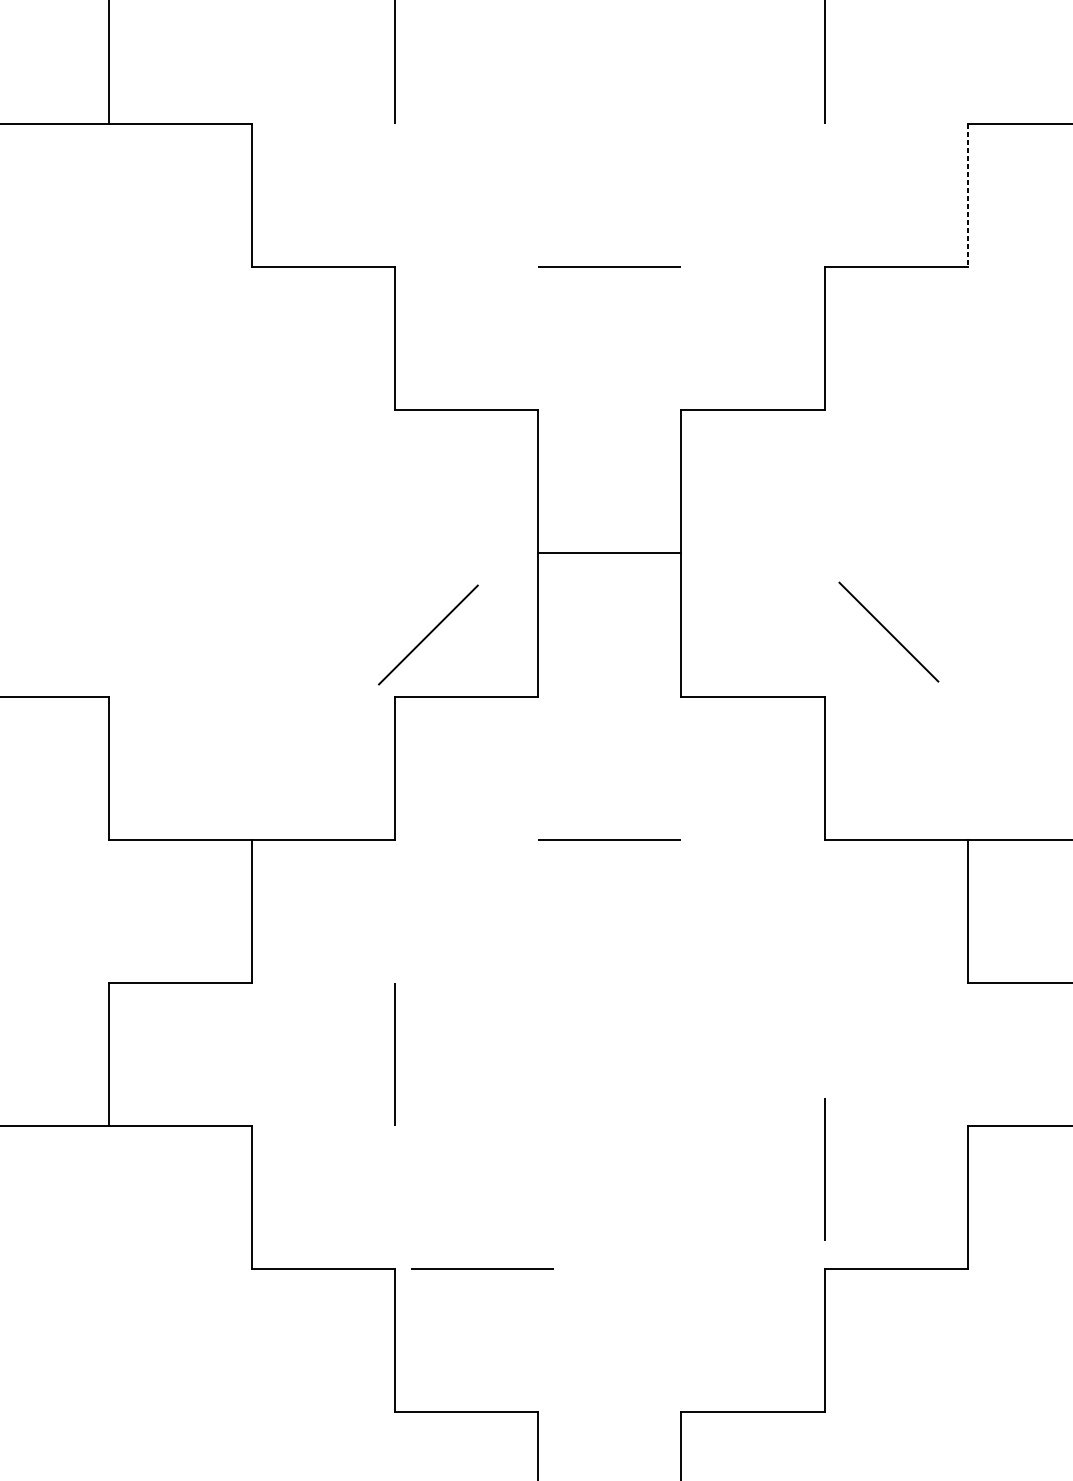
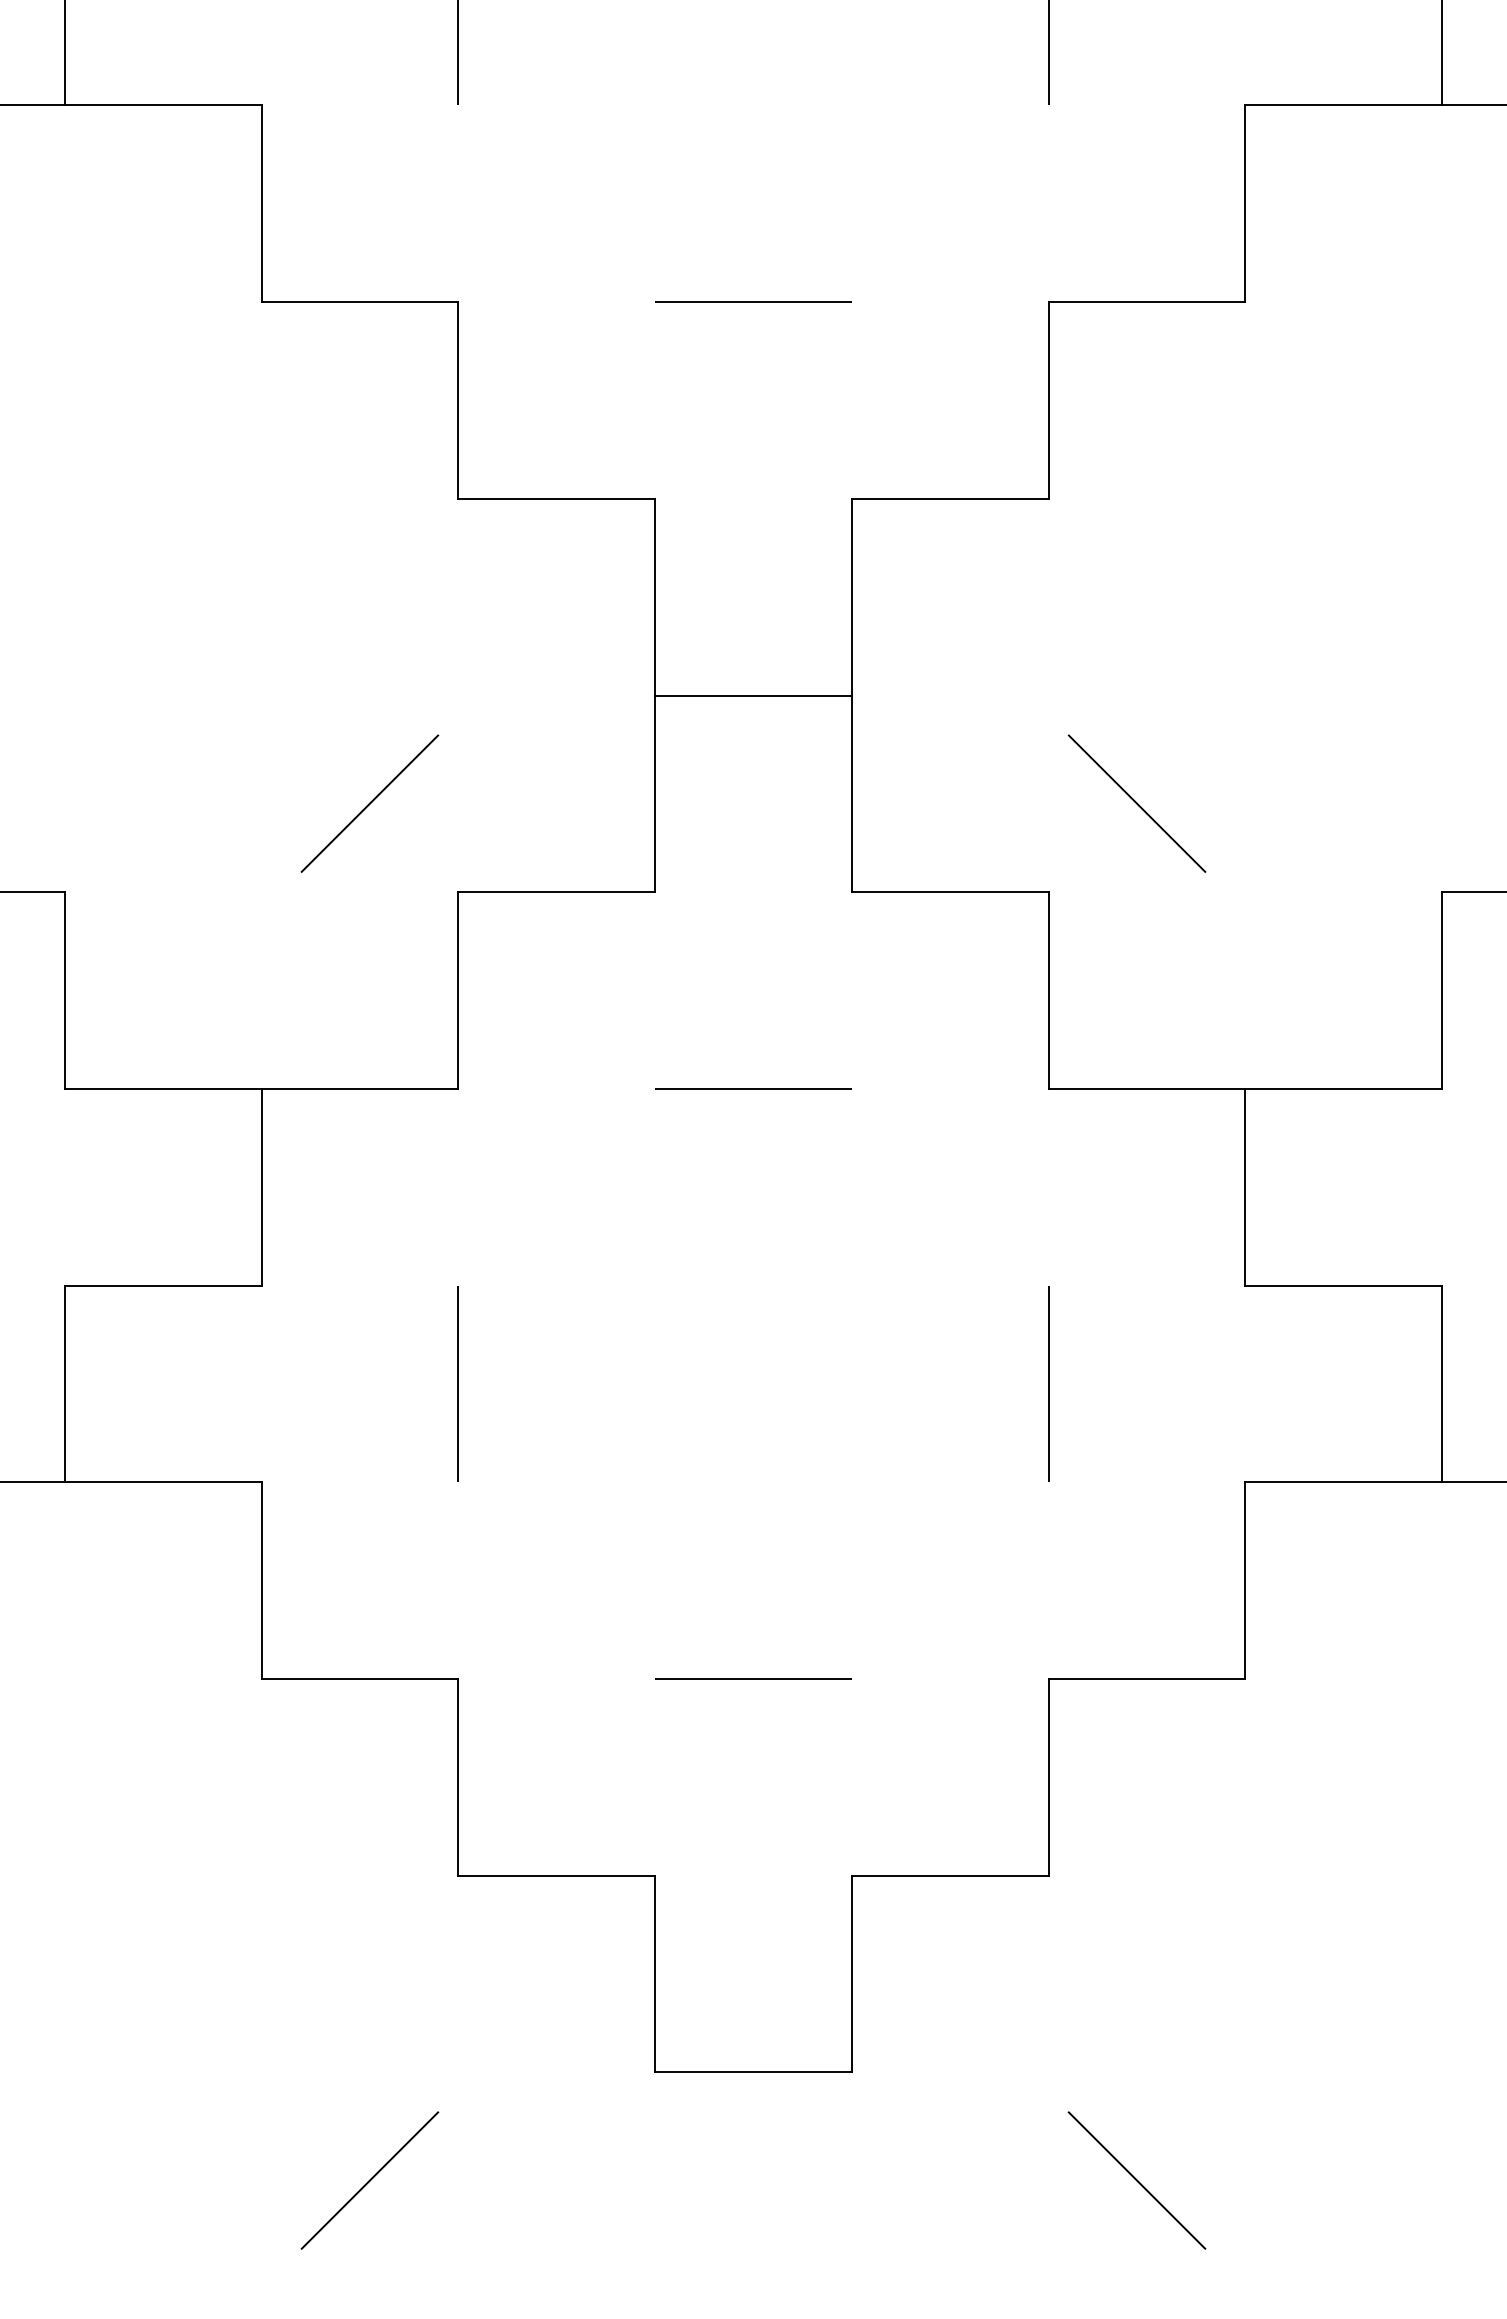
line: (967, 196) -> (1245, 204), dashed -> solid
line: (428, 634) -> (369, 803), moved
line: (824, 1168) -> (1048, 1383), moved
line: (482, 1268) -> (753, 1678), moved

